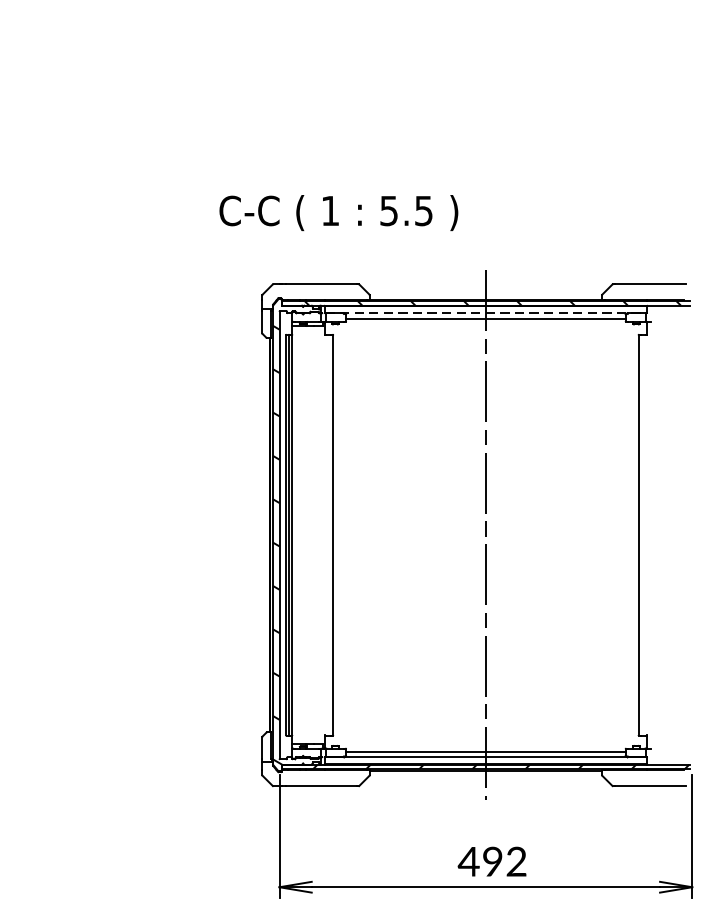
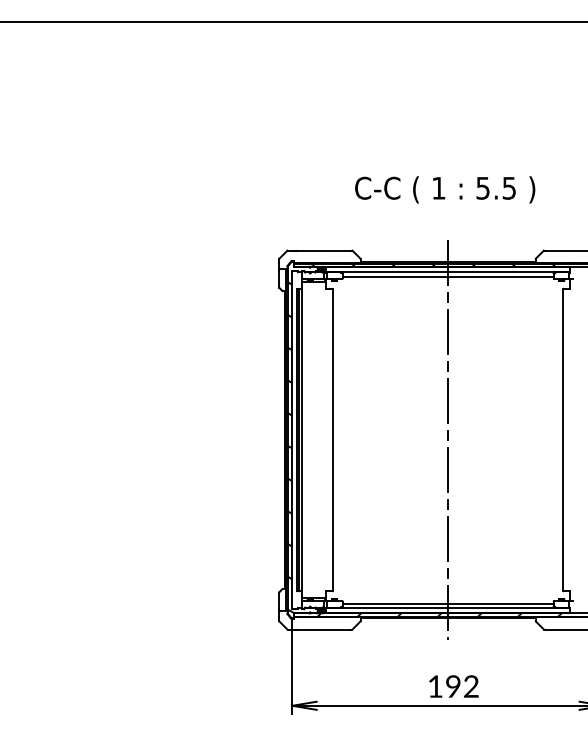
text: (339, 212) -> (445, 189), moved
line: (486, 313) -> (448, 272), dashed -> solid
text: (469, 861) -> (435, 686), 492 -> 192

